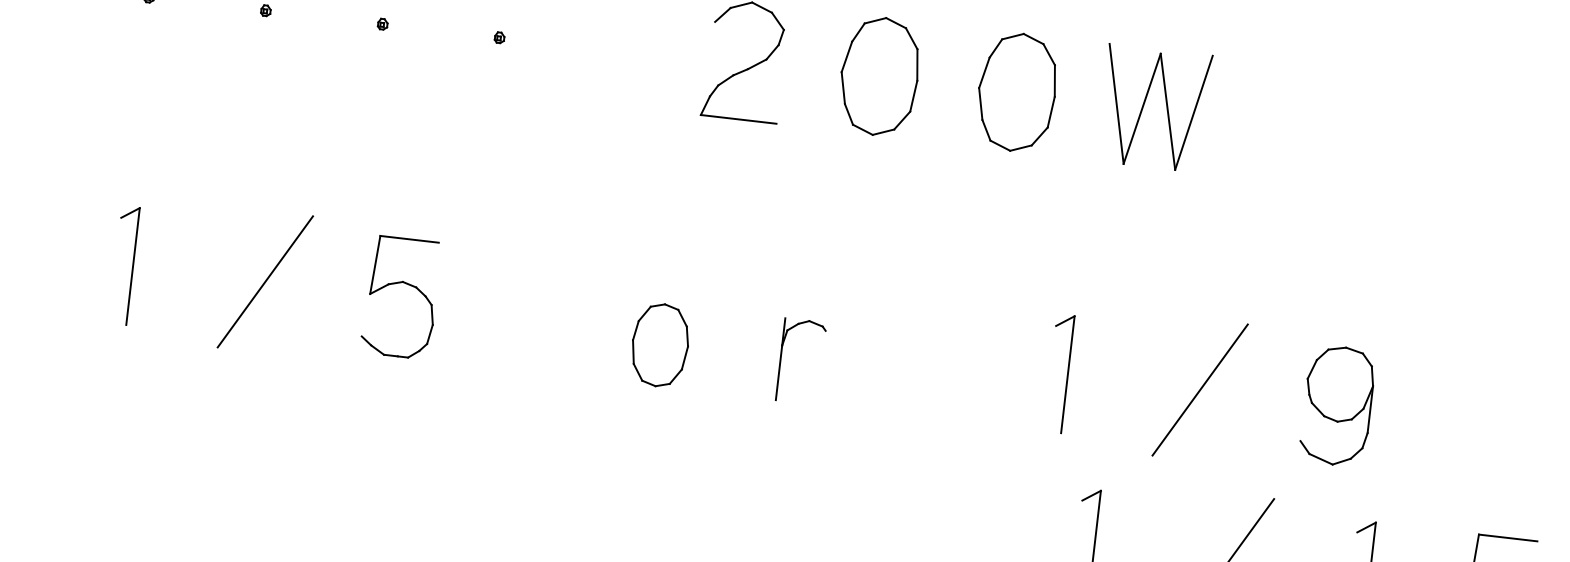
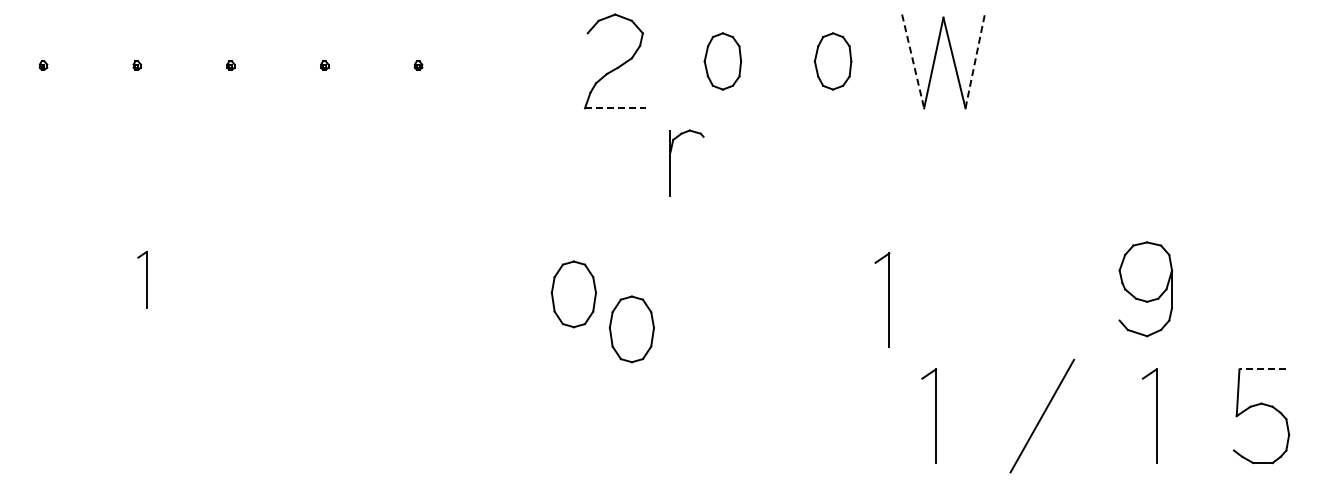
part: (879, 76) -> (722, 61), size x0.6
part: (1016, 92) -> (832, 61), size x0.6
line: (1117, 104) -> (913, 61), solid -> dashed
line: (1194, 112) -> (975, 61), solid -> dashed
line: (738, 119) -> (615, 108), solid -> dashed
part: (124, 264) -> (142, 279), size x0.6
line: (265, 282) -> (255, 280), removed
part: (396, 284) -> (359, 270), removed
part: (780, 358) -> (670, 162), moved
part: (1059, 372) -> (882, 299), moved
line: (1200, 390) -> (1005, 280), removed
part: (726, 397) -> (631, 329), added
part: (1337, 406) -> (1145, 289), moved
line: (1507, 538) -> (1262, 369), solid -> dashed

